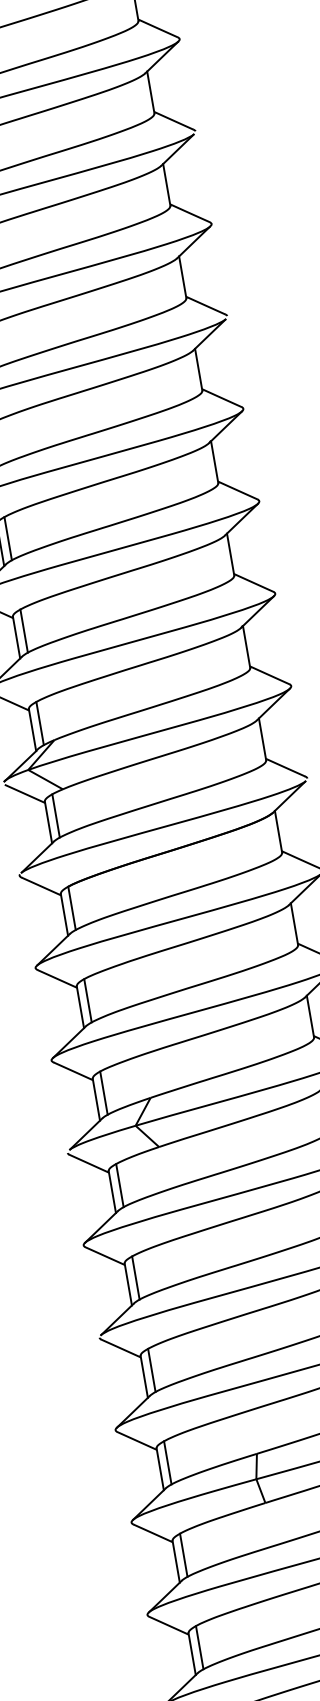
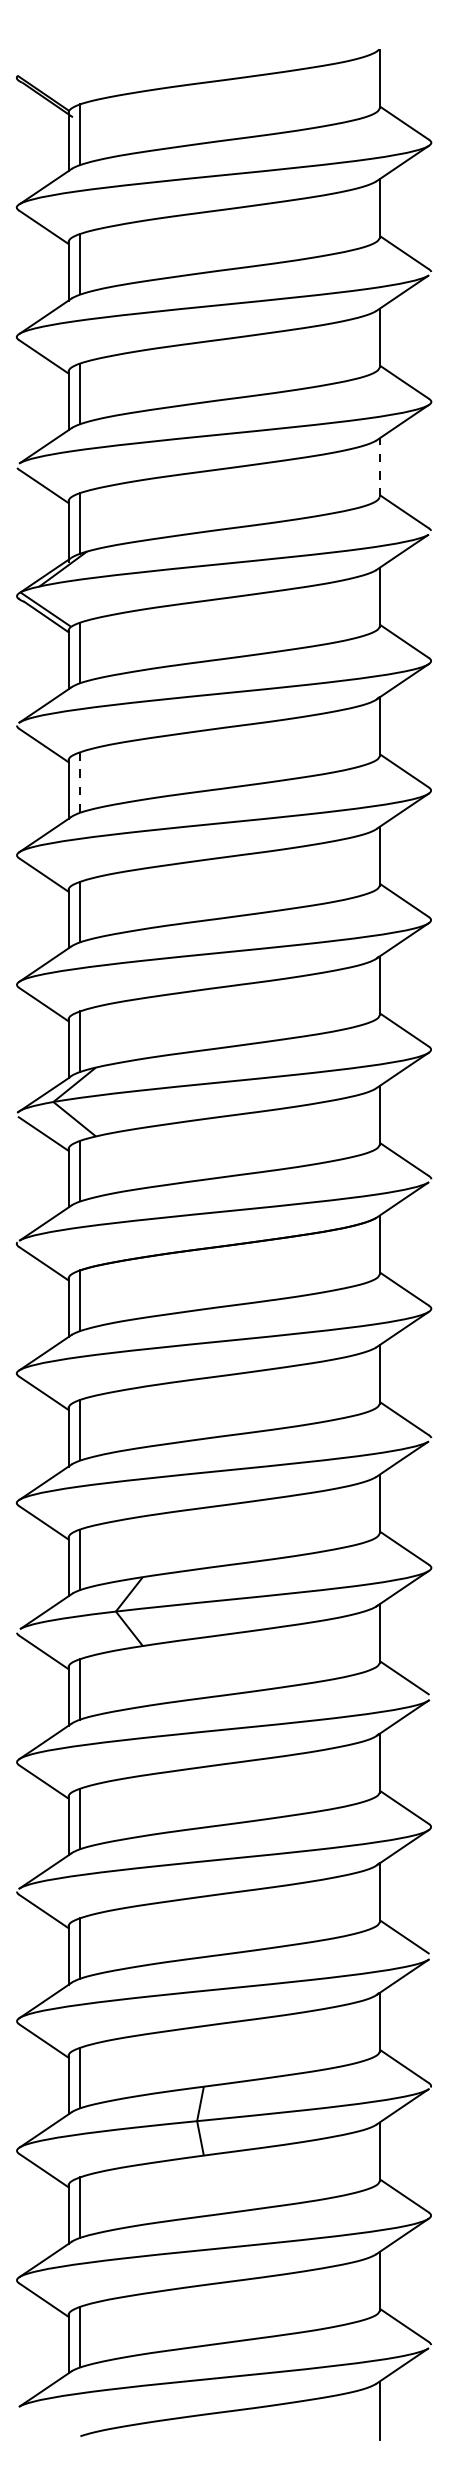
line: (182, 277) -> (379, 467), solid -> dashed
line: (8, 538) -> (80, 781), solid -> dashed

